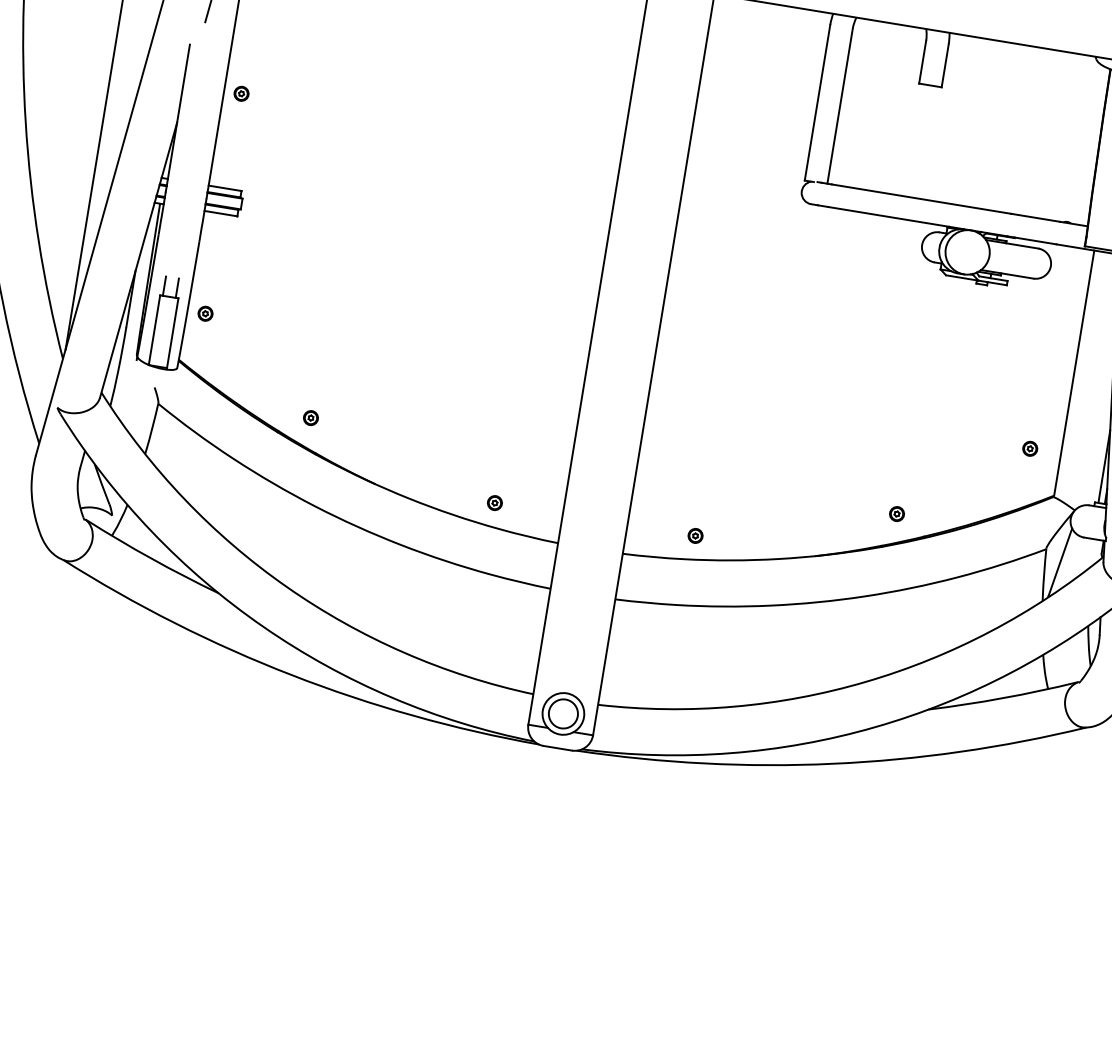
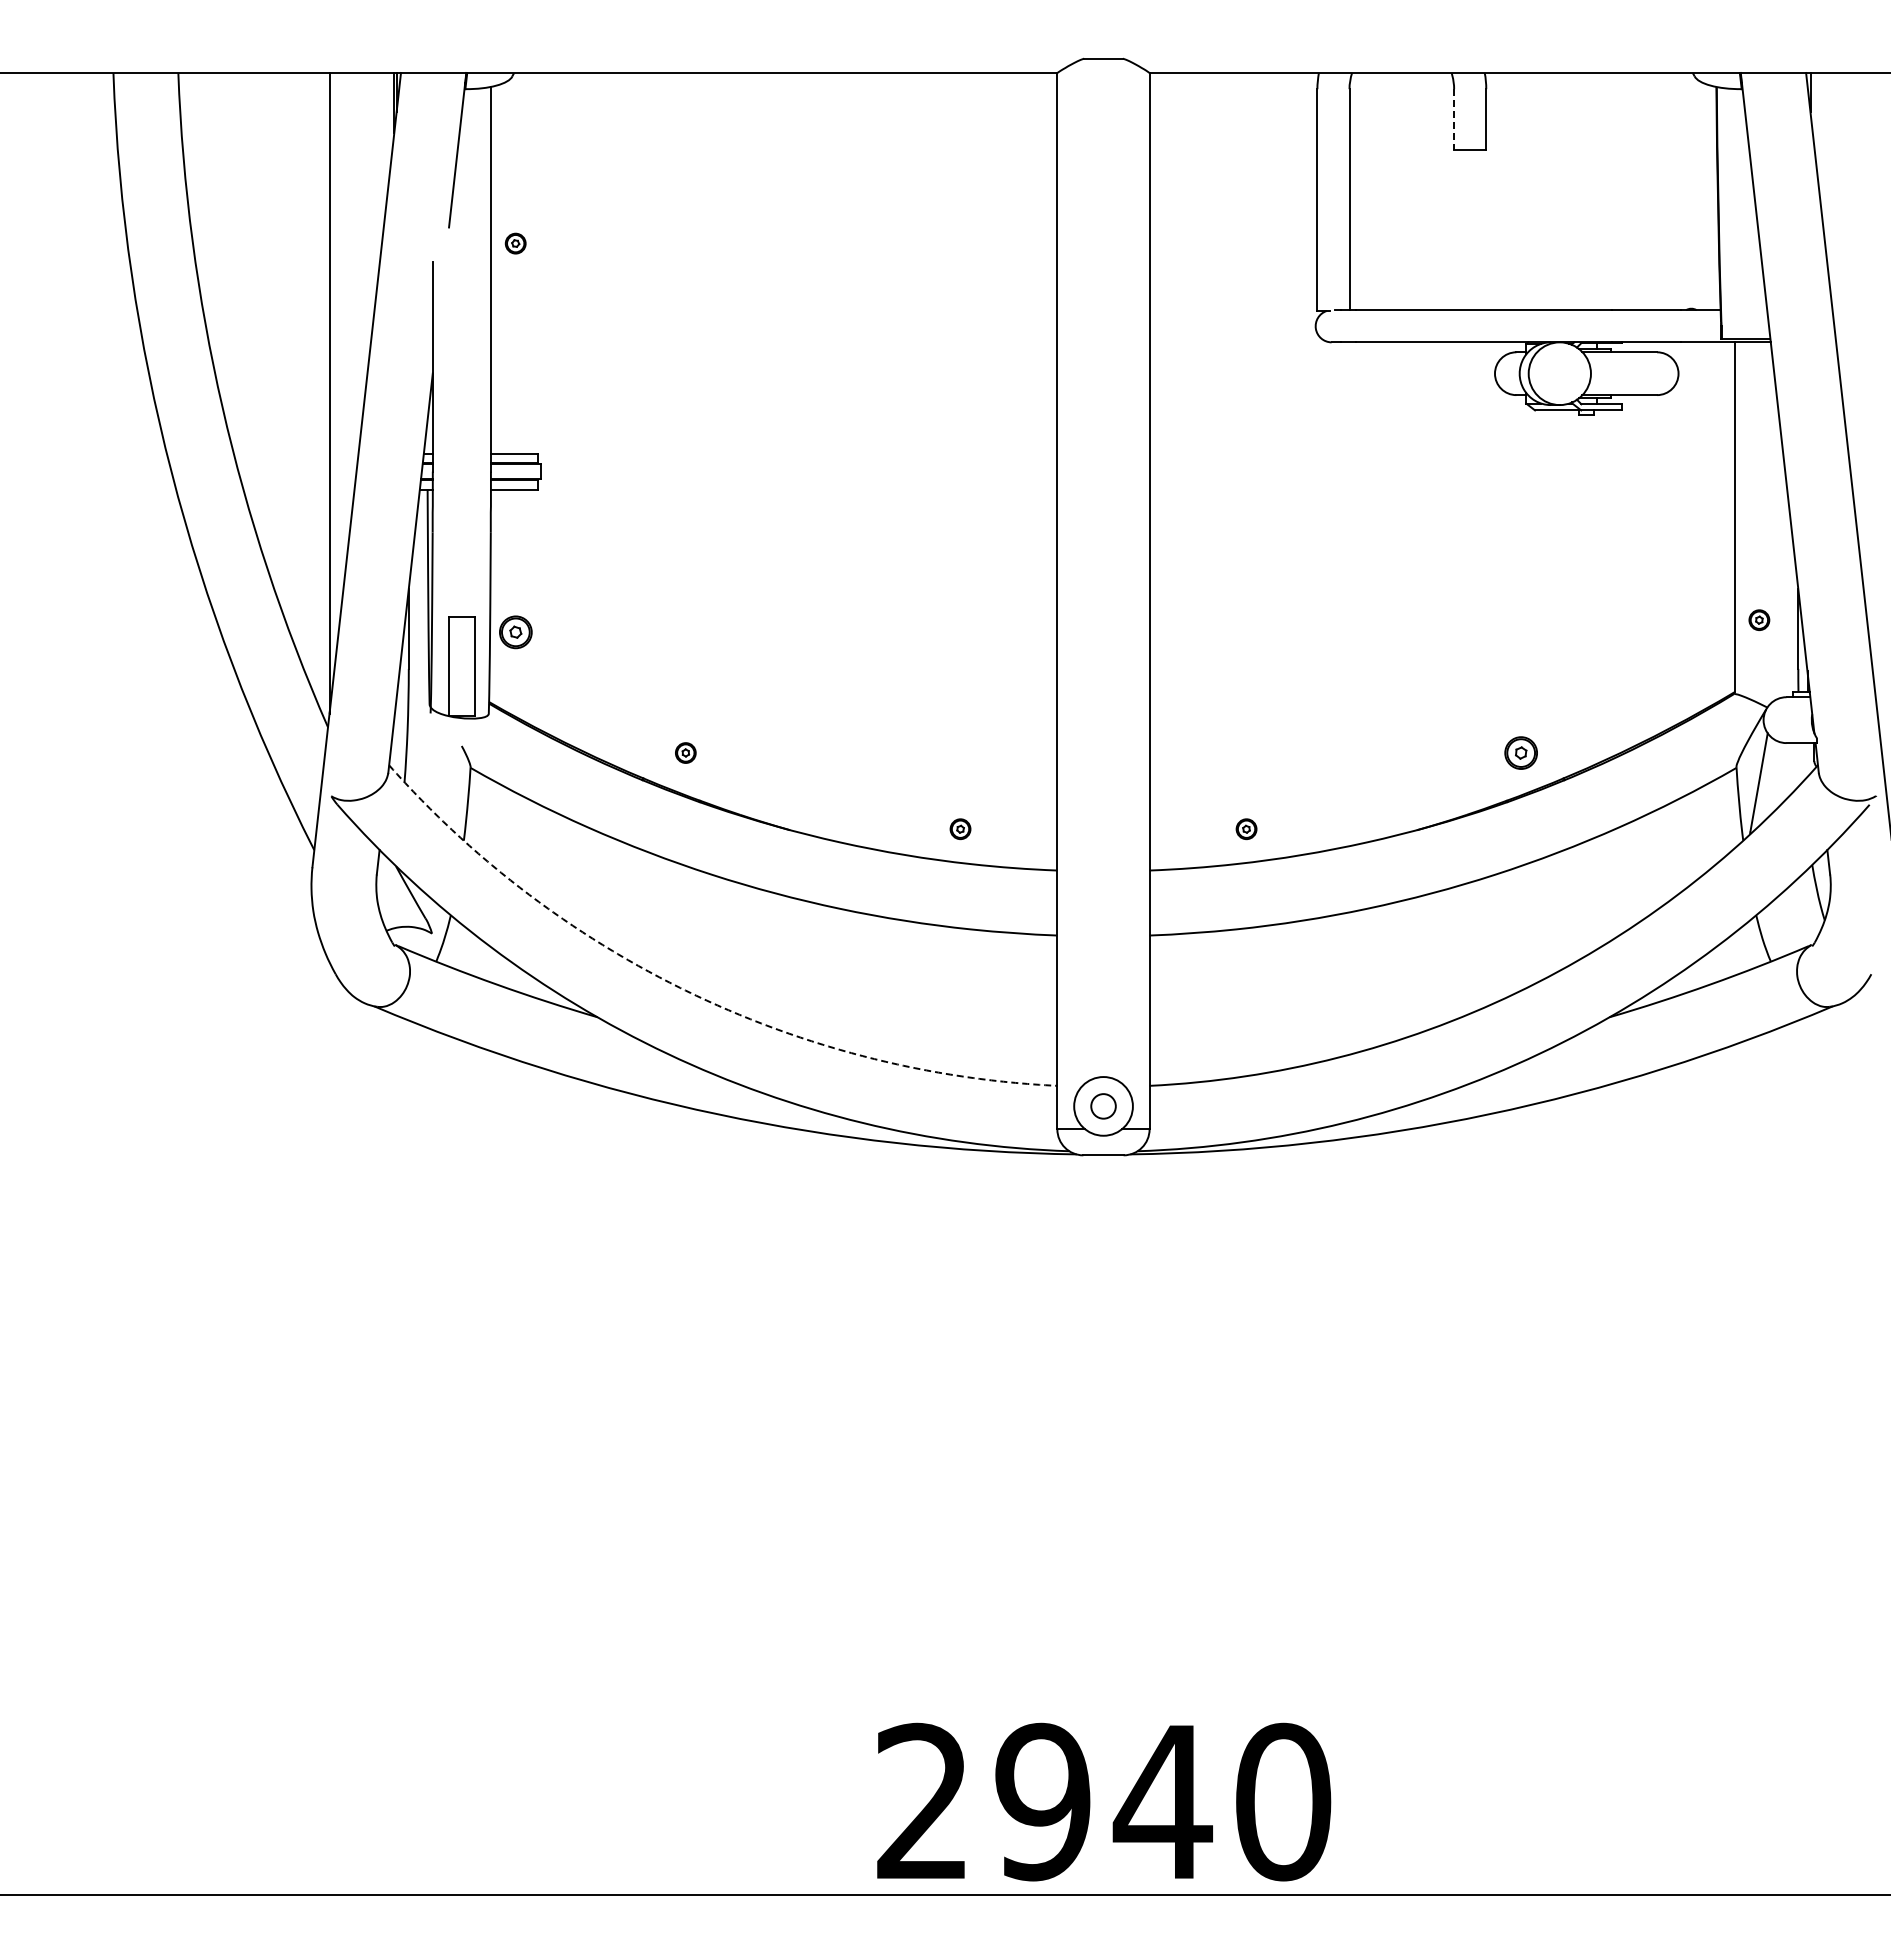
line: (922, 61) -> (1454, 119), solid -> dashed
part: (241, 93) -> (515, 243), moved
line: (164, 285) -> (452, 602), removed
line: (177, 287) -> (470, 602), removed
part: (205, 313) -> (515, 631), size x1.6
part: (1030, 448) -> (1759, 619), moved
part: (897, 513) -> (1521, 752), size x1.6
arc: (286, 587) -> (690, 993), solid -> dashed
circle: (563, 713) -> (1103, 1105), size x0.6

